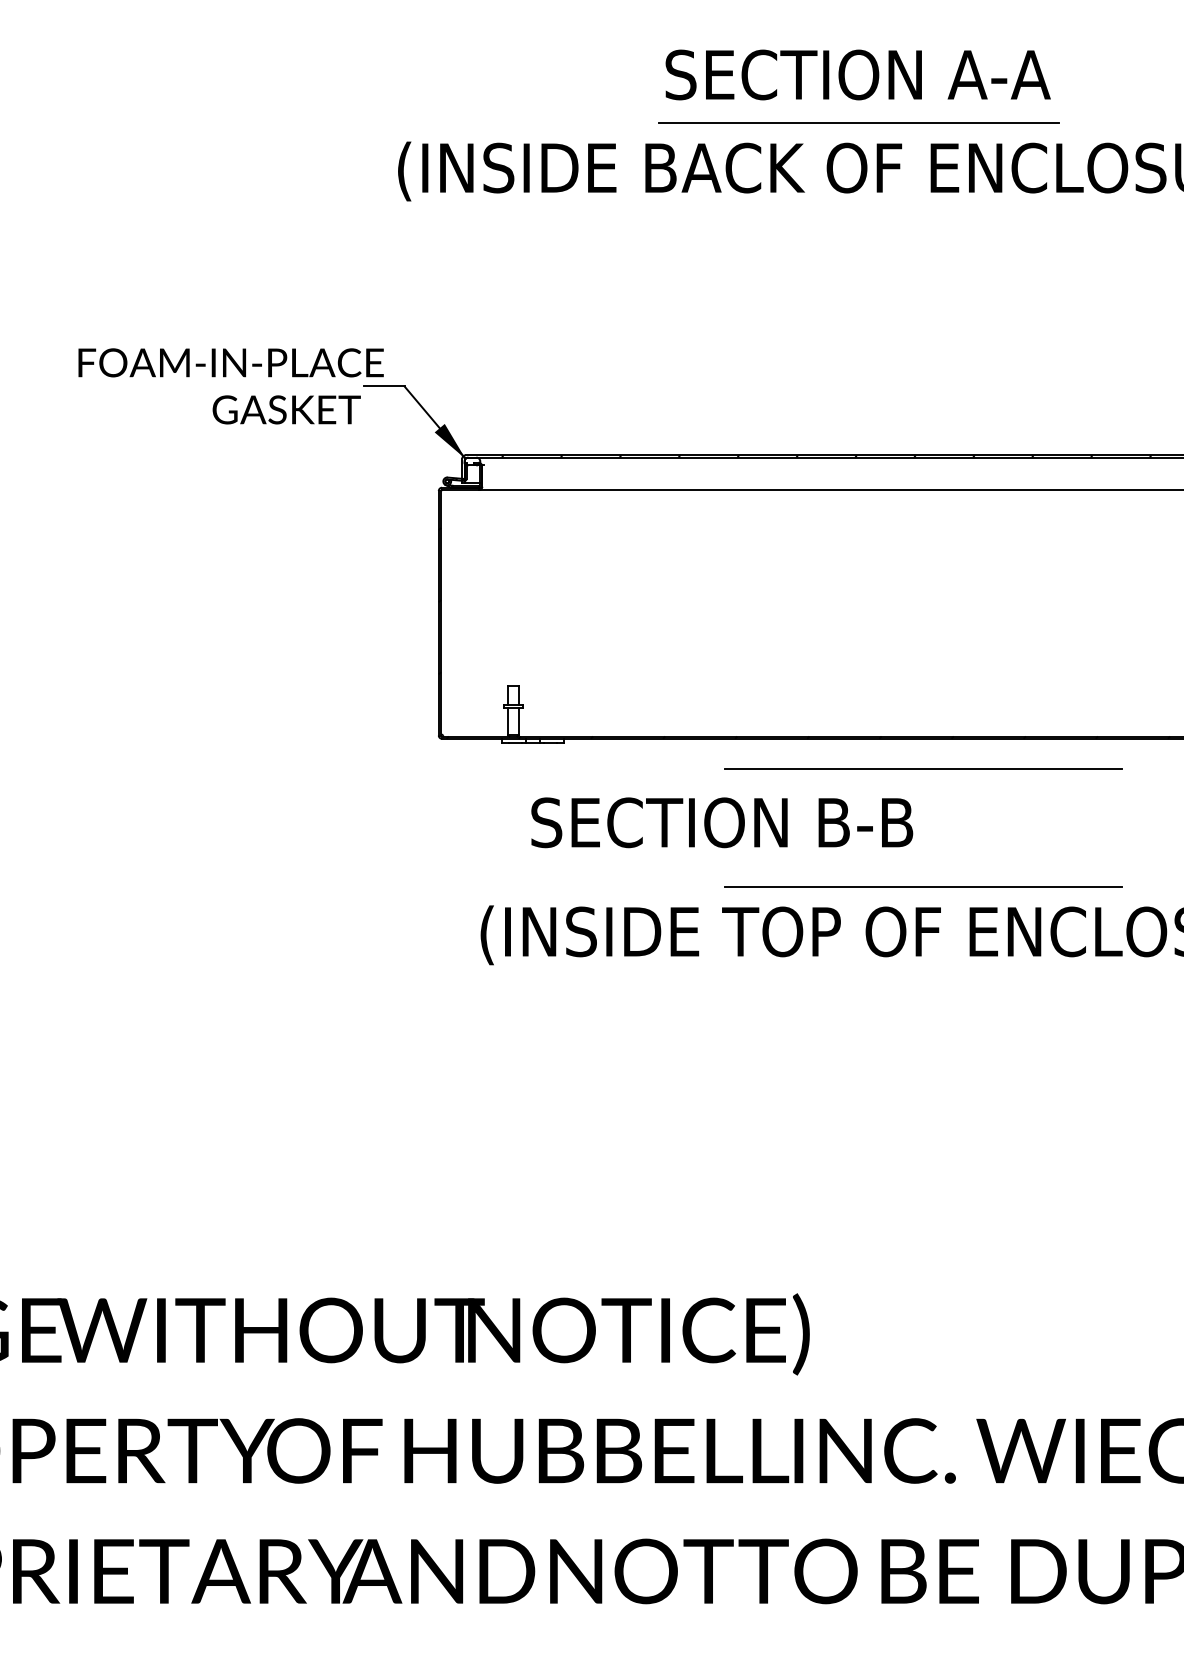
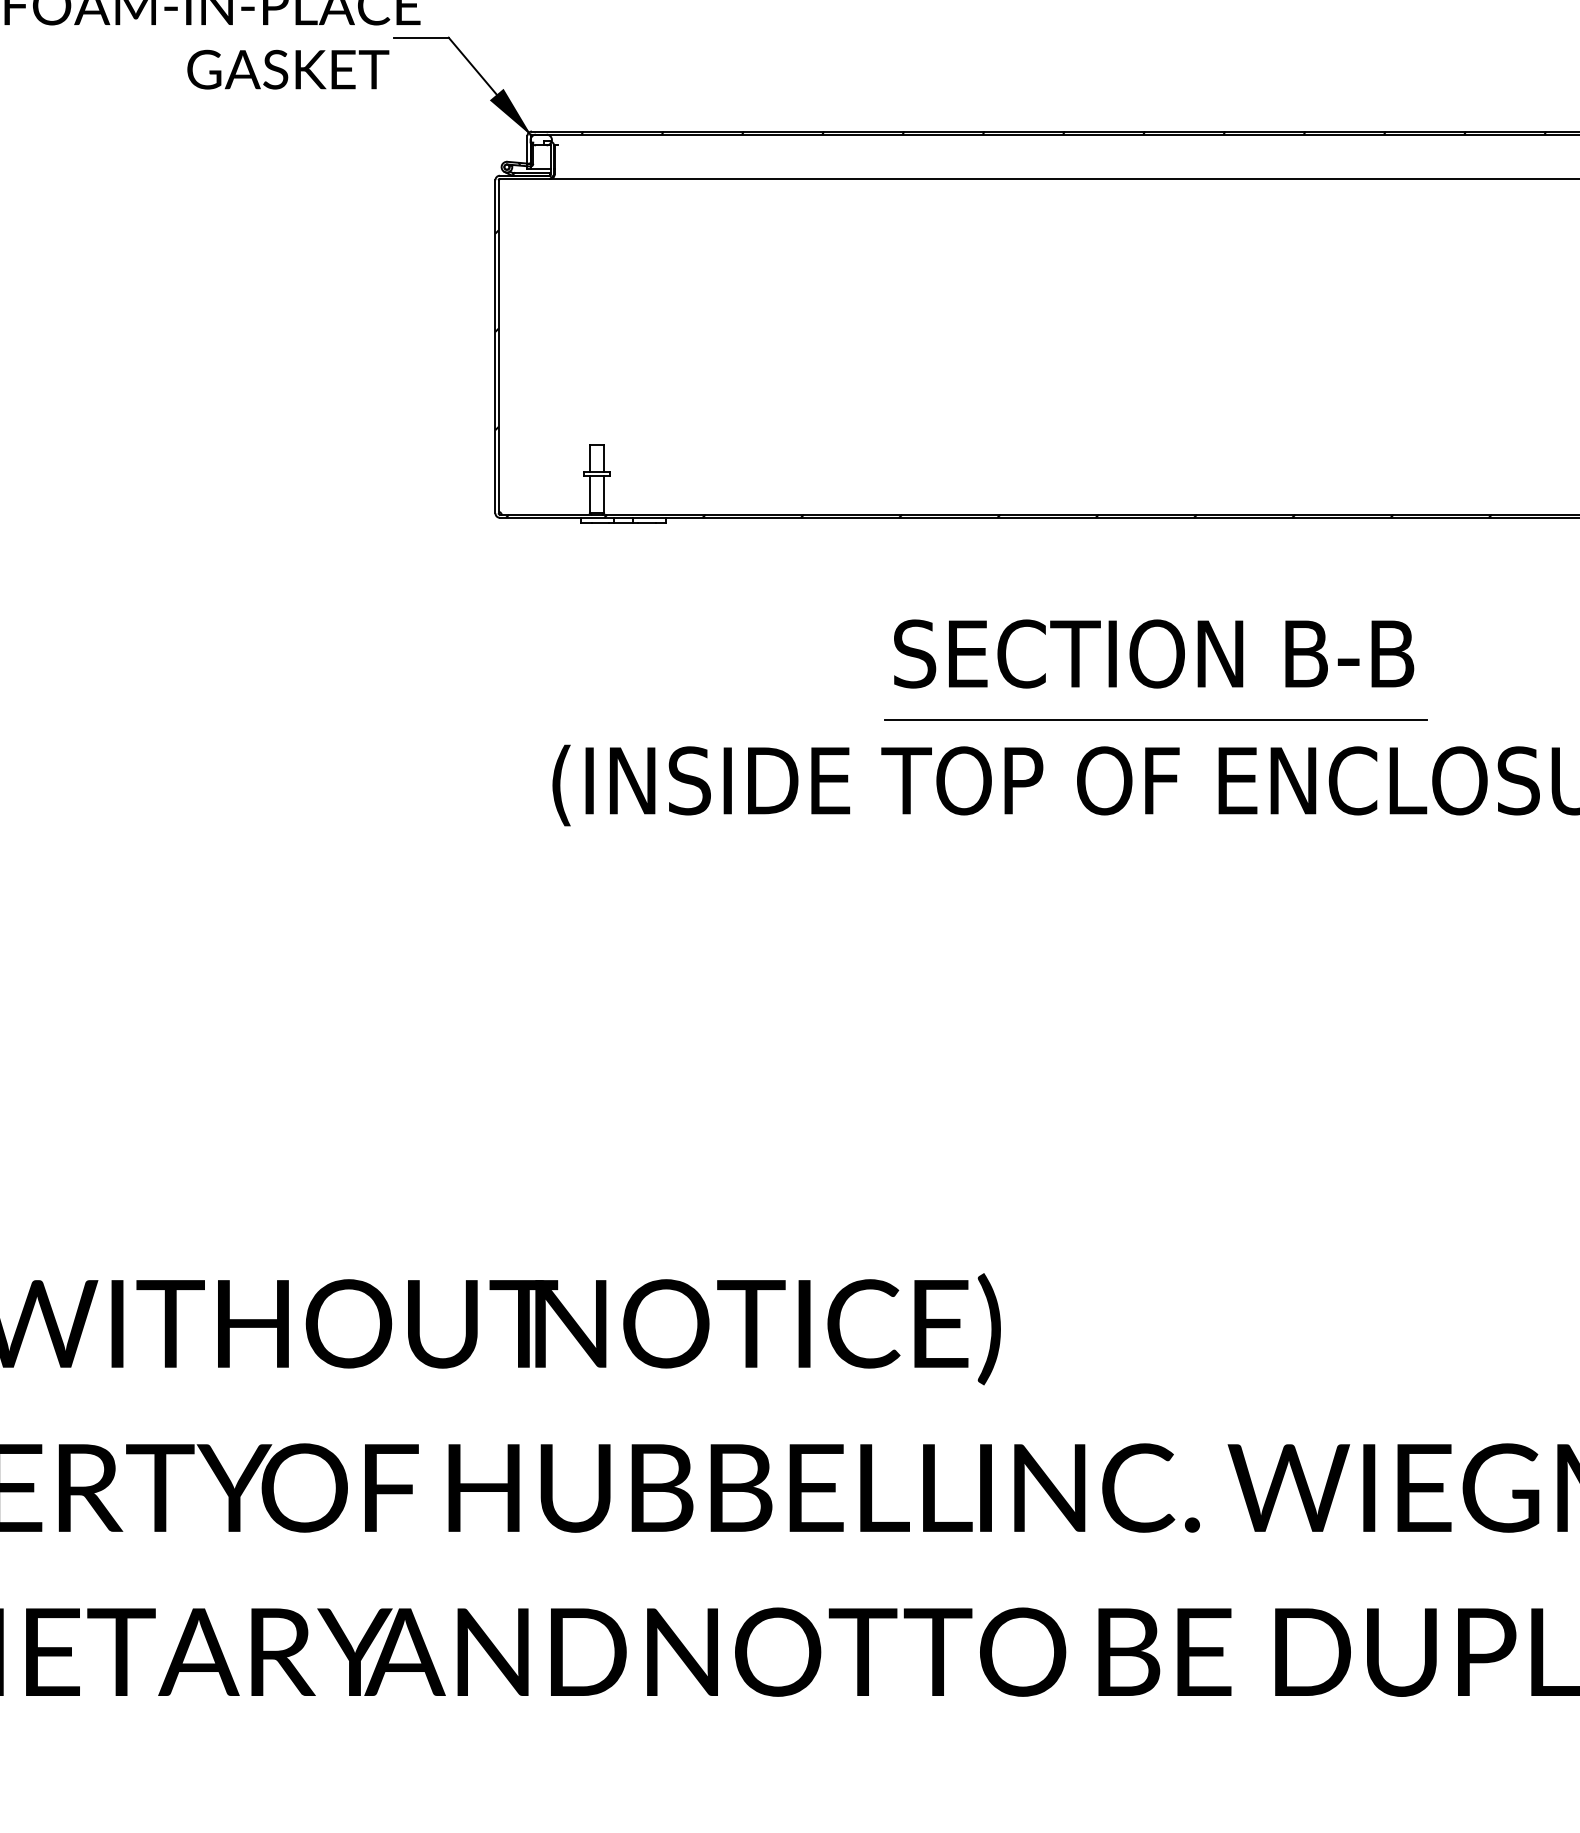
line: (923, 768) -> (1155, 558), removed
text: (722, 822) -> (1154, 653), moved

